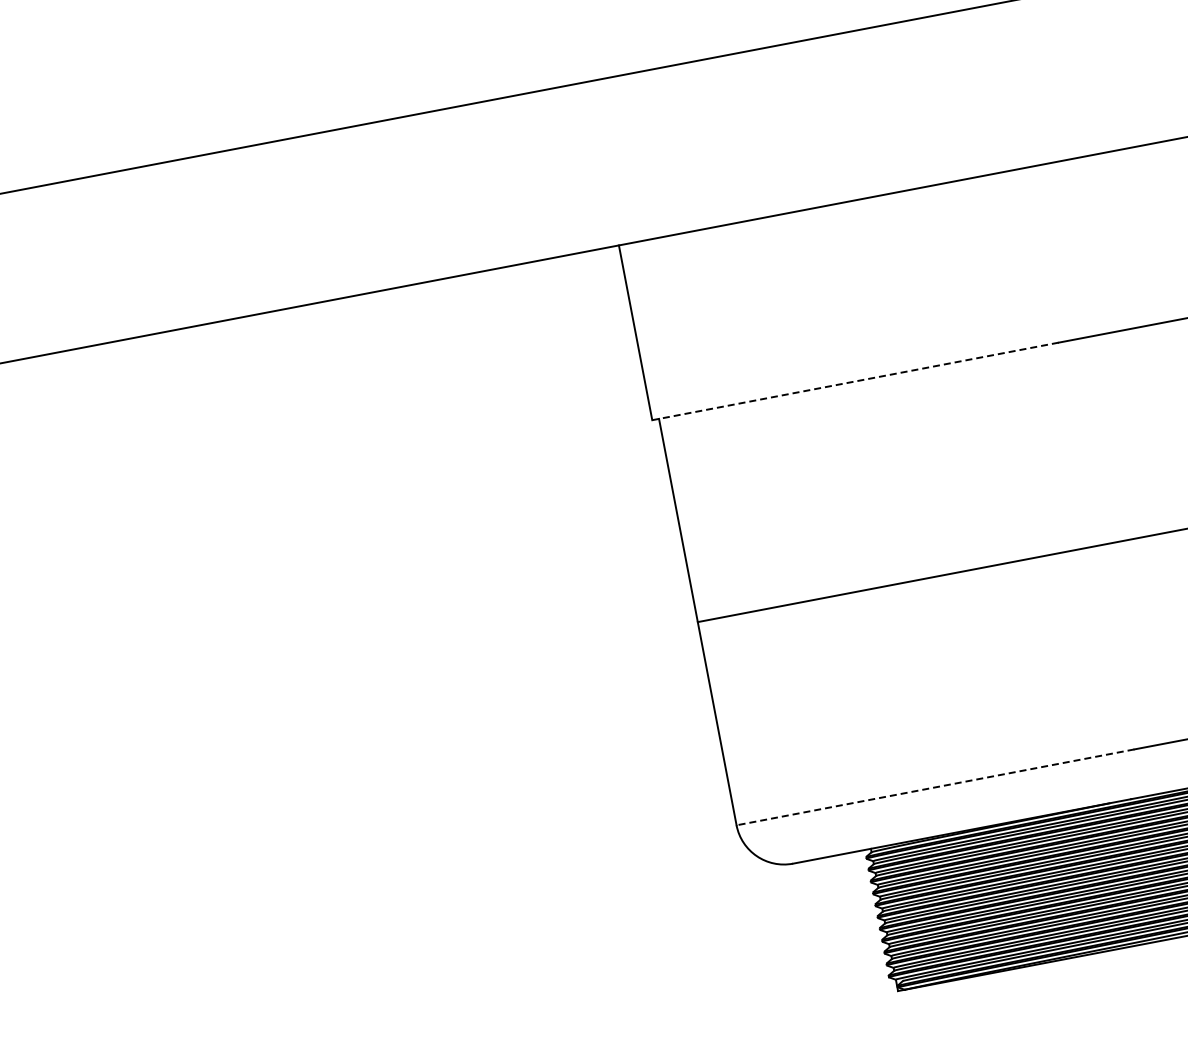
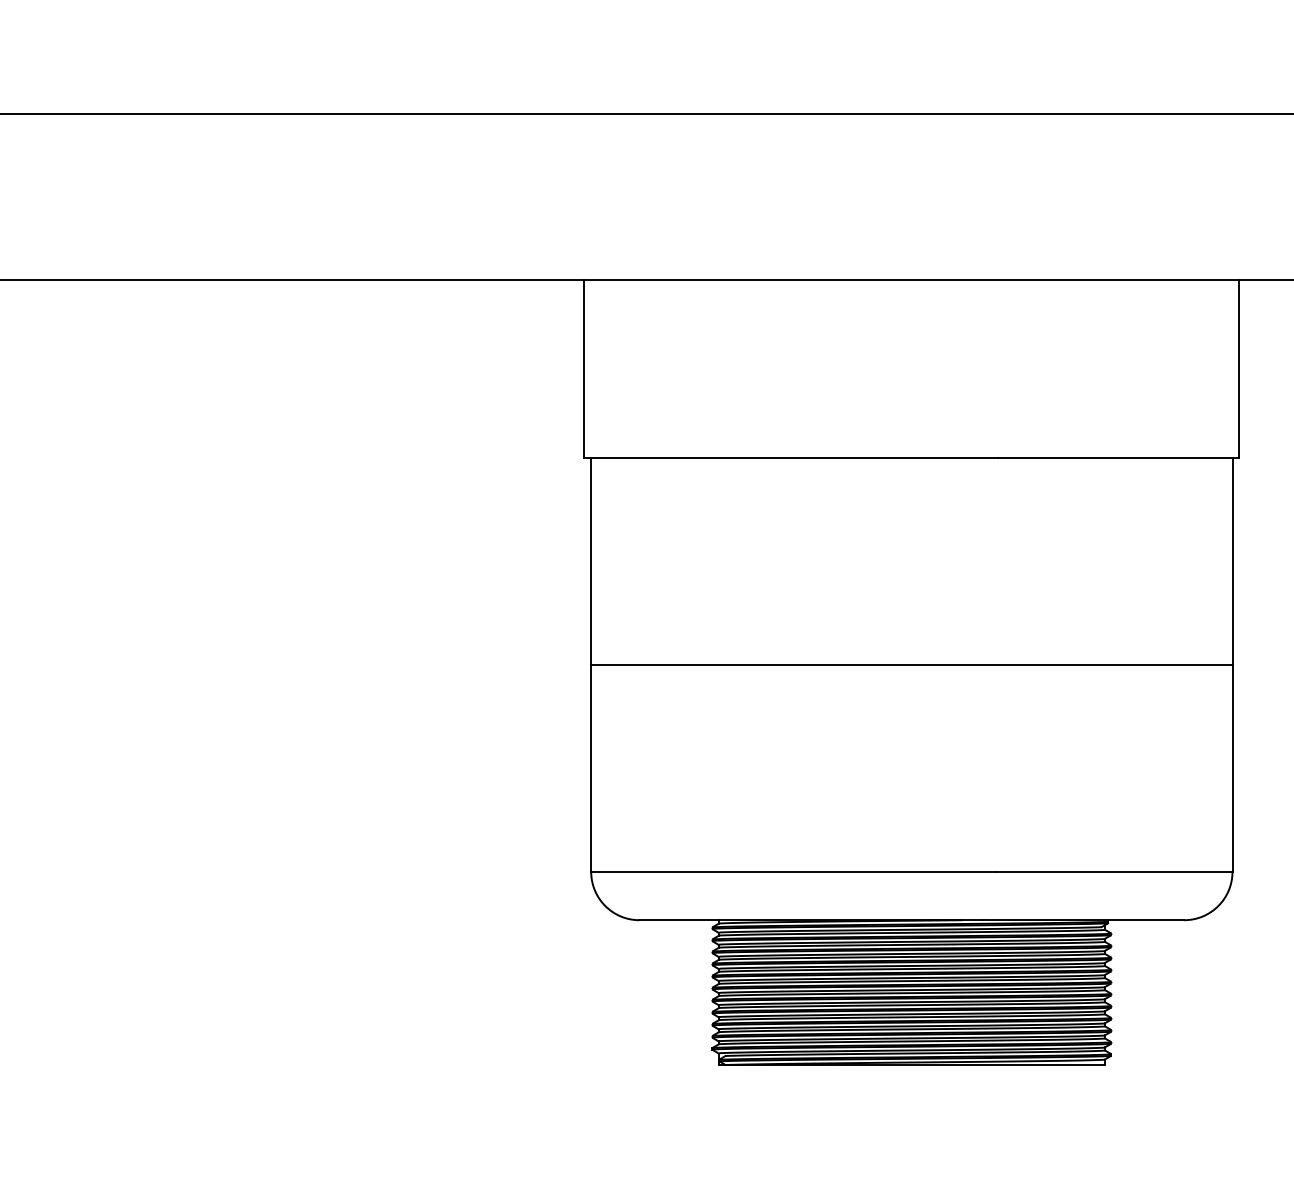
line: (855, 381) -> (791, 458), dashed -> solid
line: (935, 786) -> (793, 871), dashed -> solid

